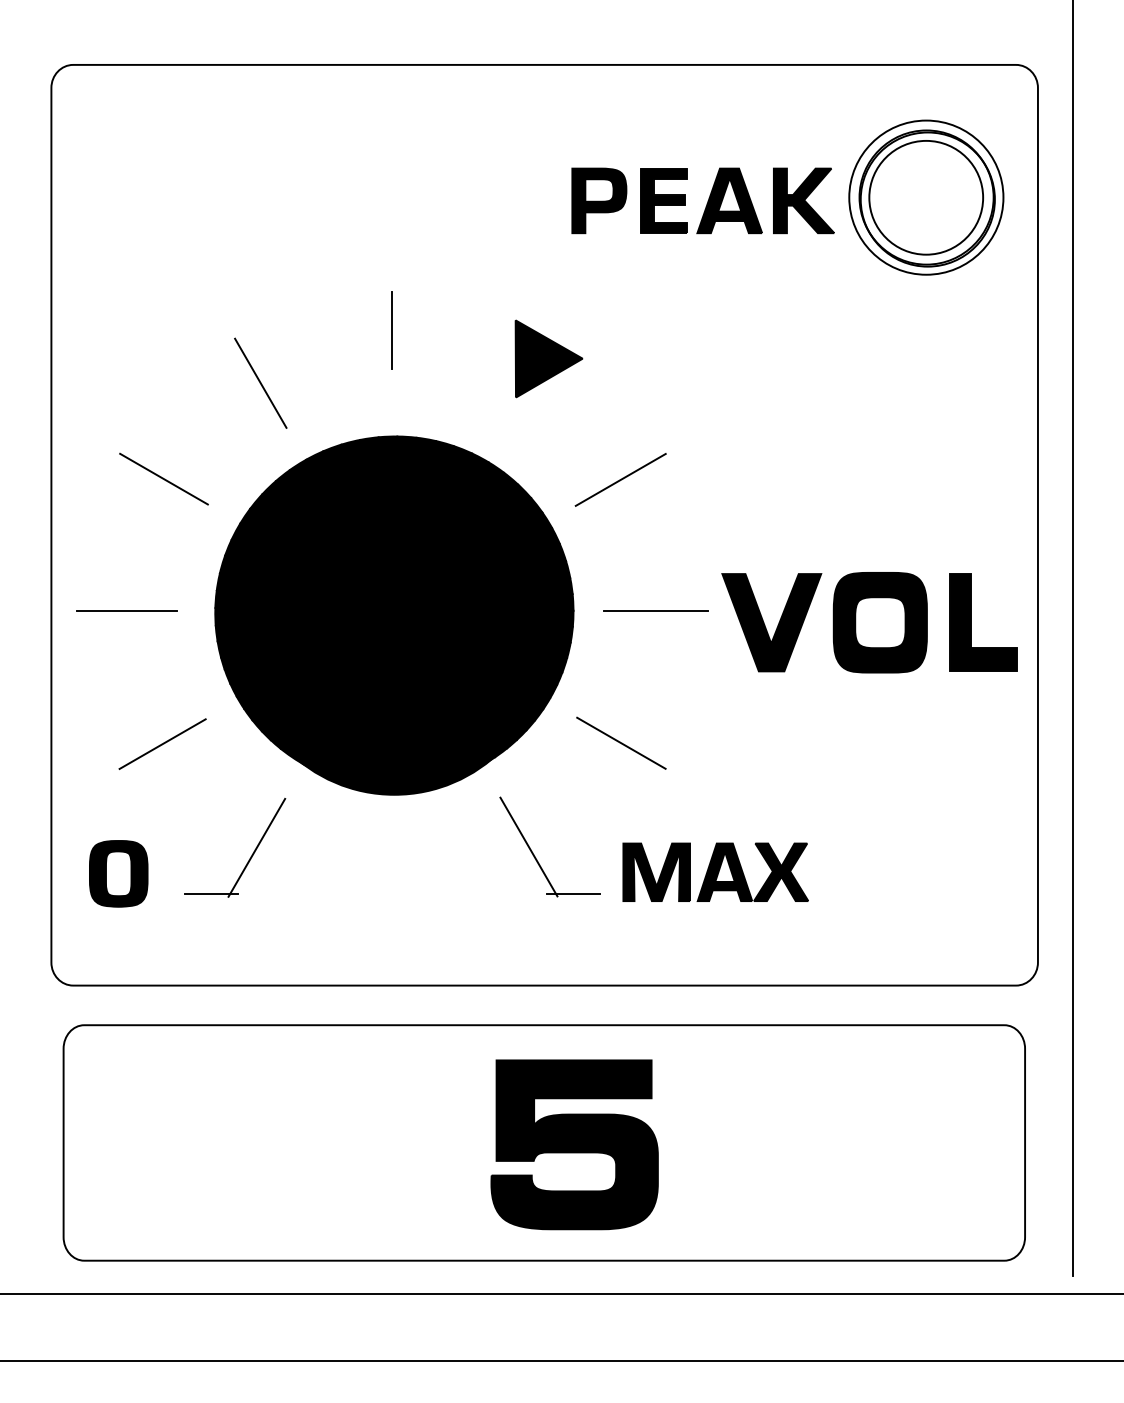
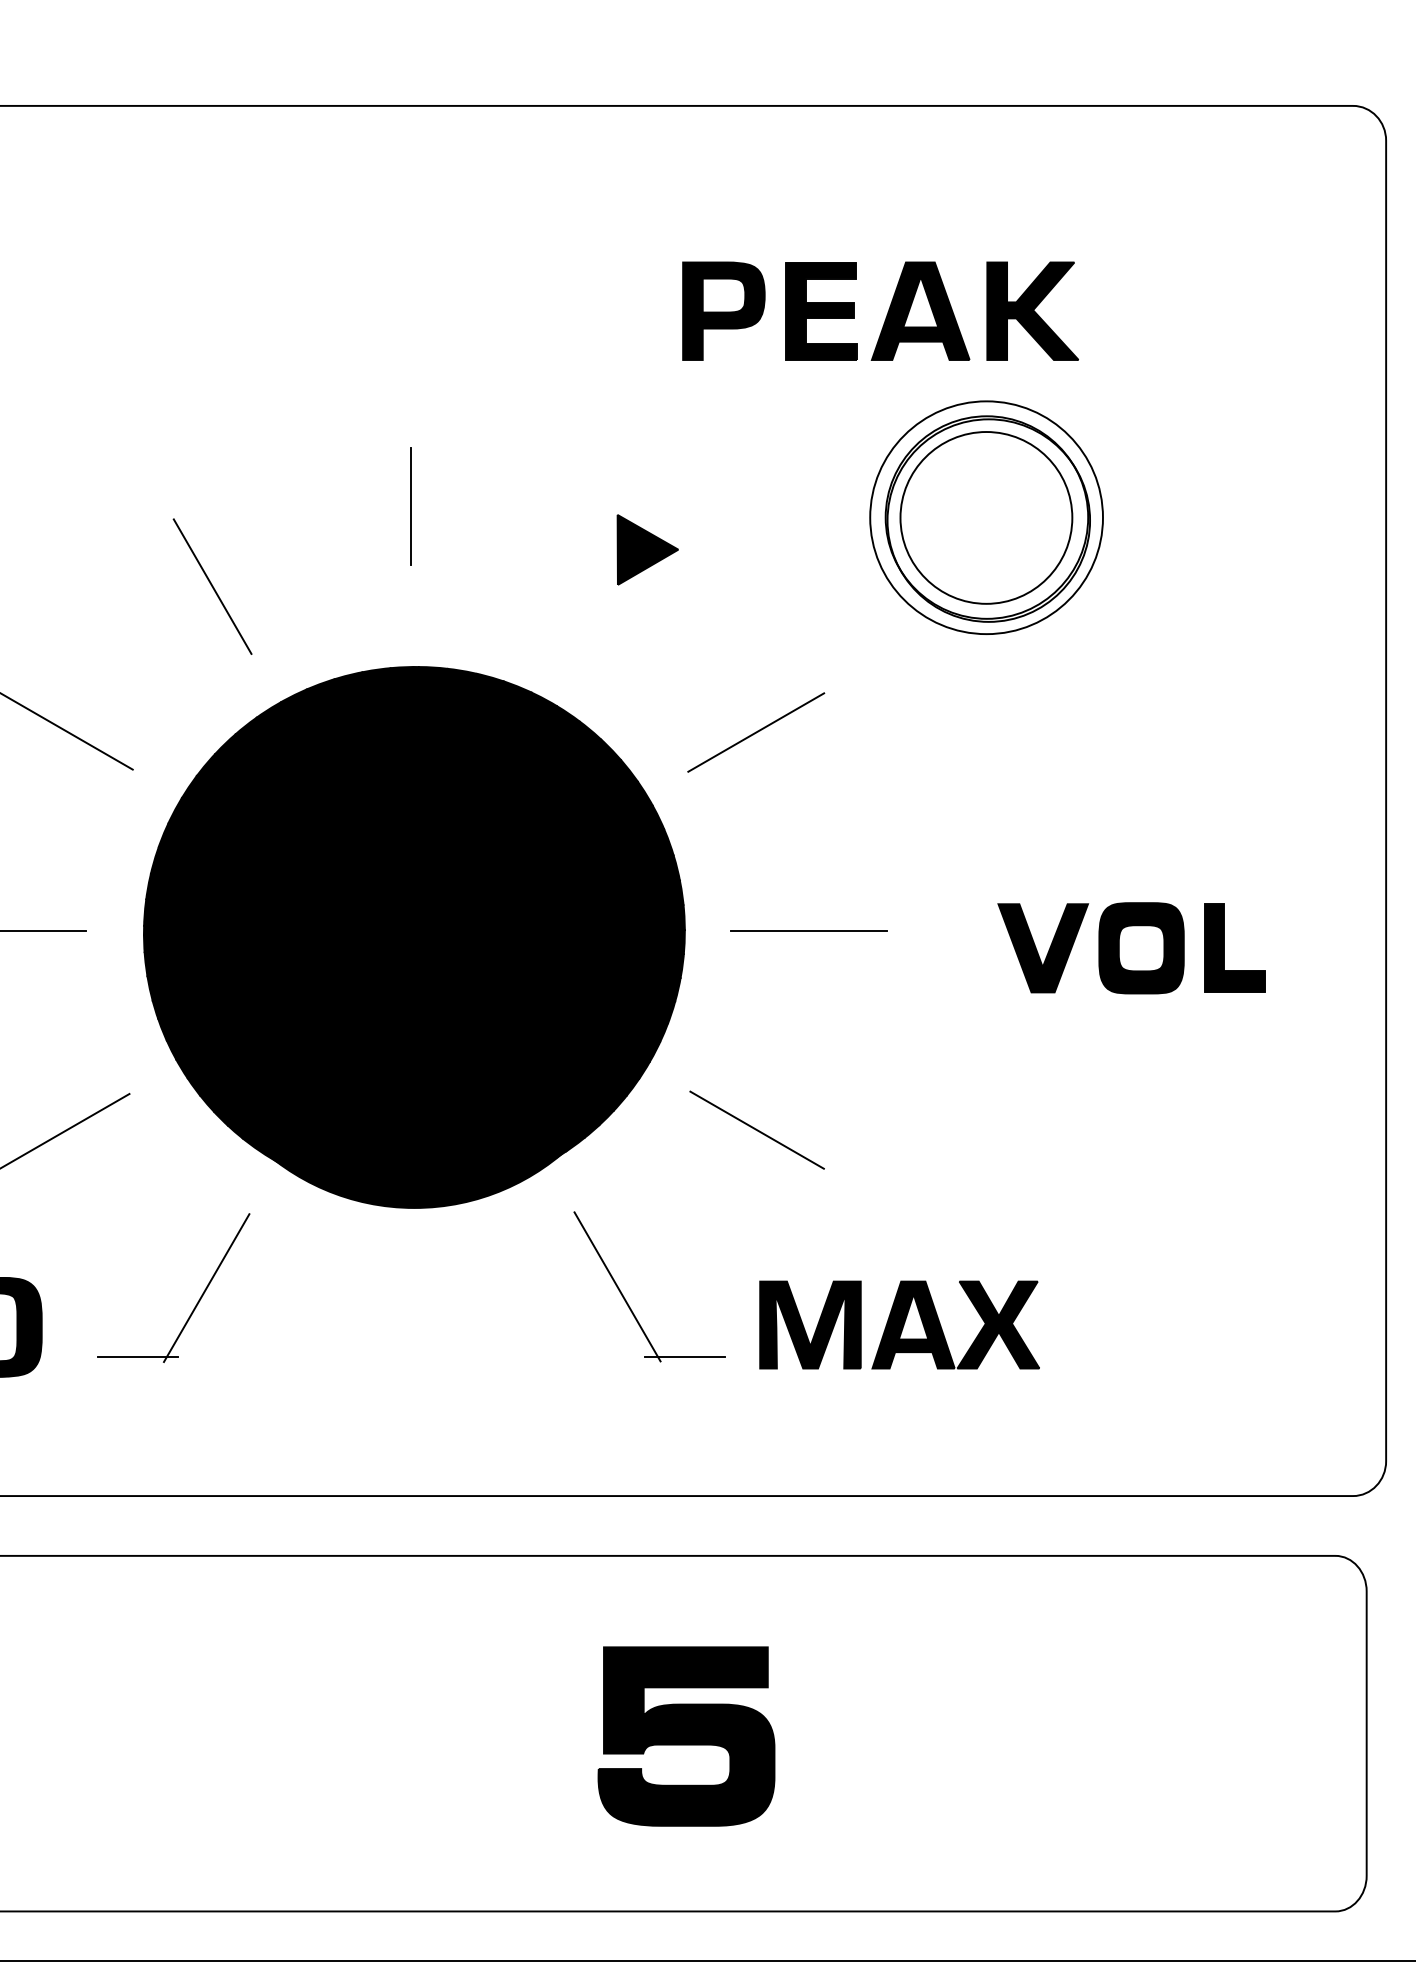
part: (926, 197) -> (986, 517), moved
part: (548, 358) -> (647, 549), size x0.6
part: (869, 622) -> (1131, 947), size x0.6
part: (574, 1144) -> (686, 1735), size x0.7

